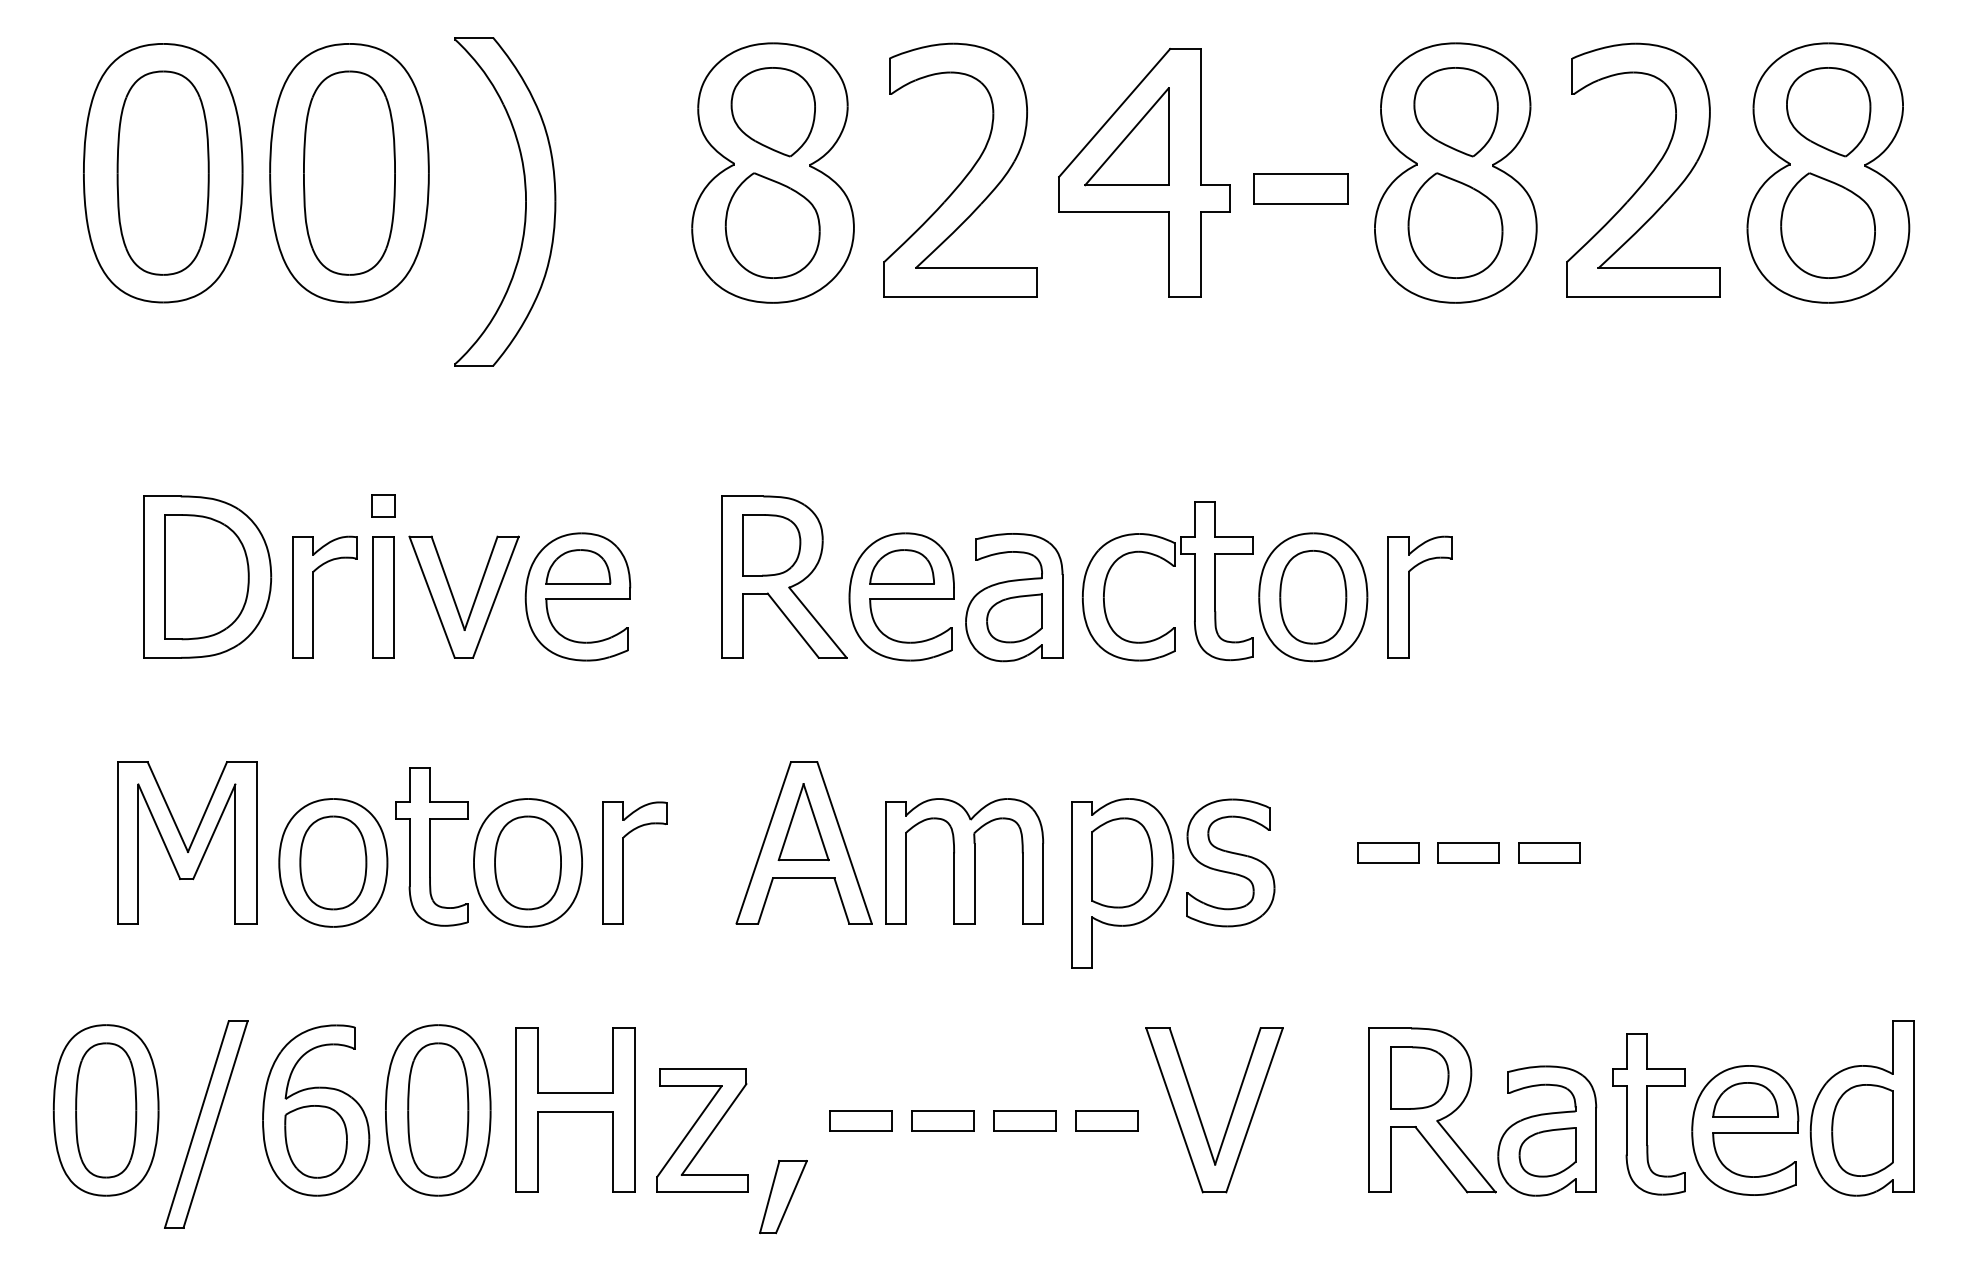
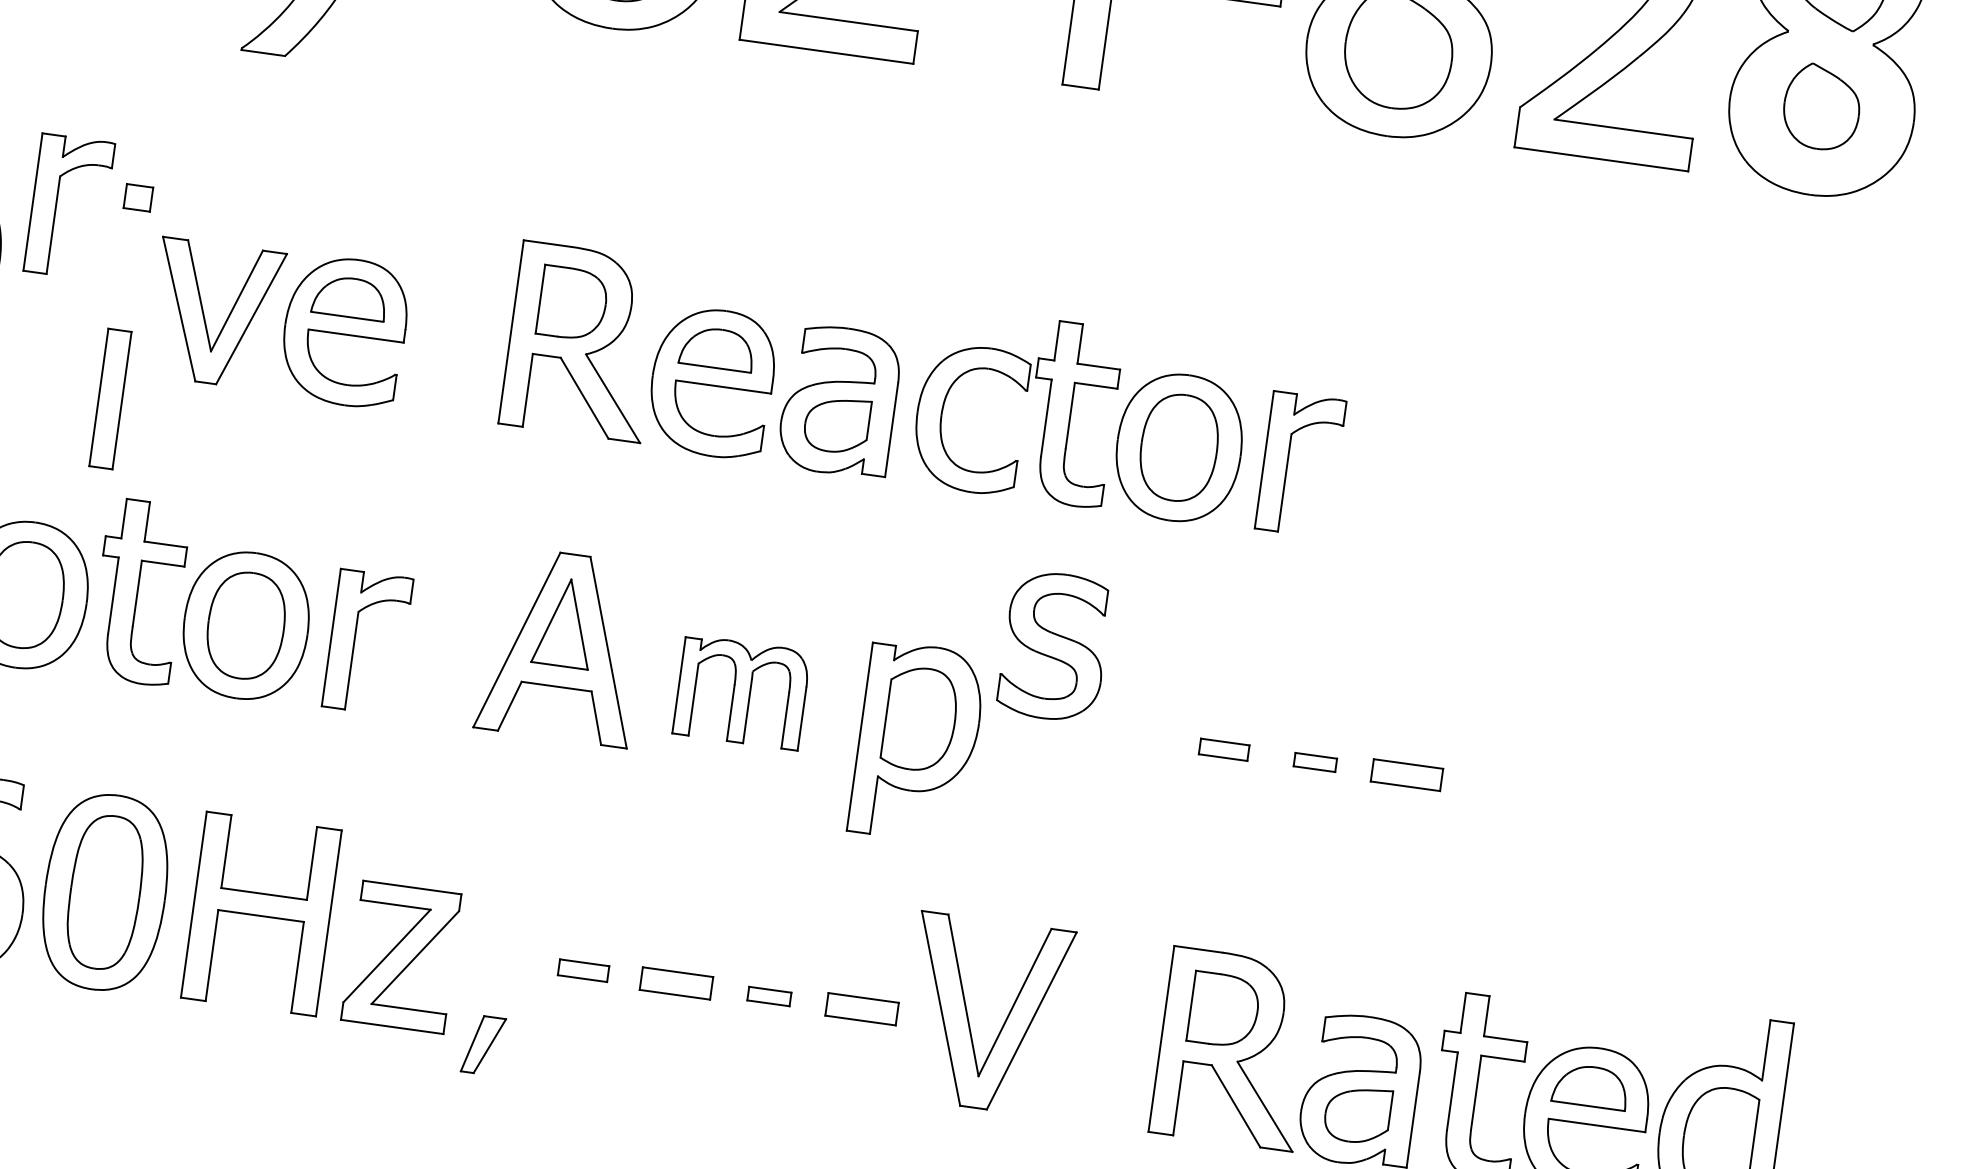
part: (1827, 225) -> (1821, 106), size x0.7
part: (313, 596) -> (56, 204), moved
part: (383, 597) -> (110, 399), moved
part: (1388, 852) -> (1224, 749), size x0.7
part: (1468, 852) -> (1315, 761), size x0.6
part: (964, 861) -> (741, 692), size x0.7
part: (1230, 862) -> (1054, 646), moved
part: (860, 1120) -> (582, 970), size x0.7
part: (1024, 1120) -> (769, 996), size x0.6
part: (783, 1197) -> (483, 1045), size x0.7

